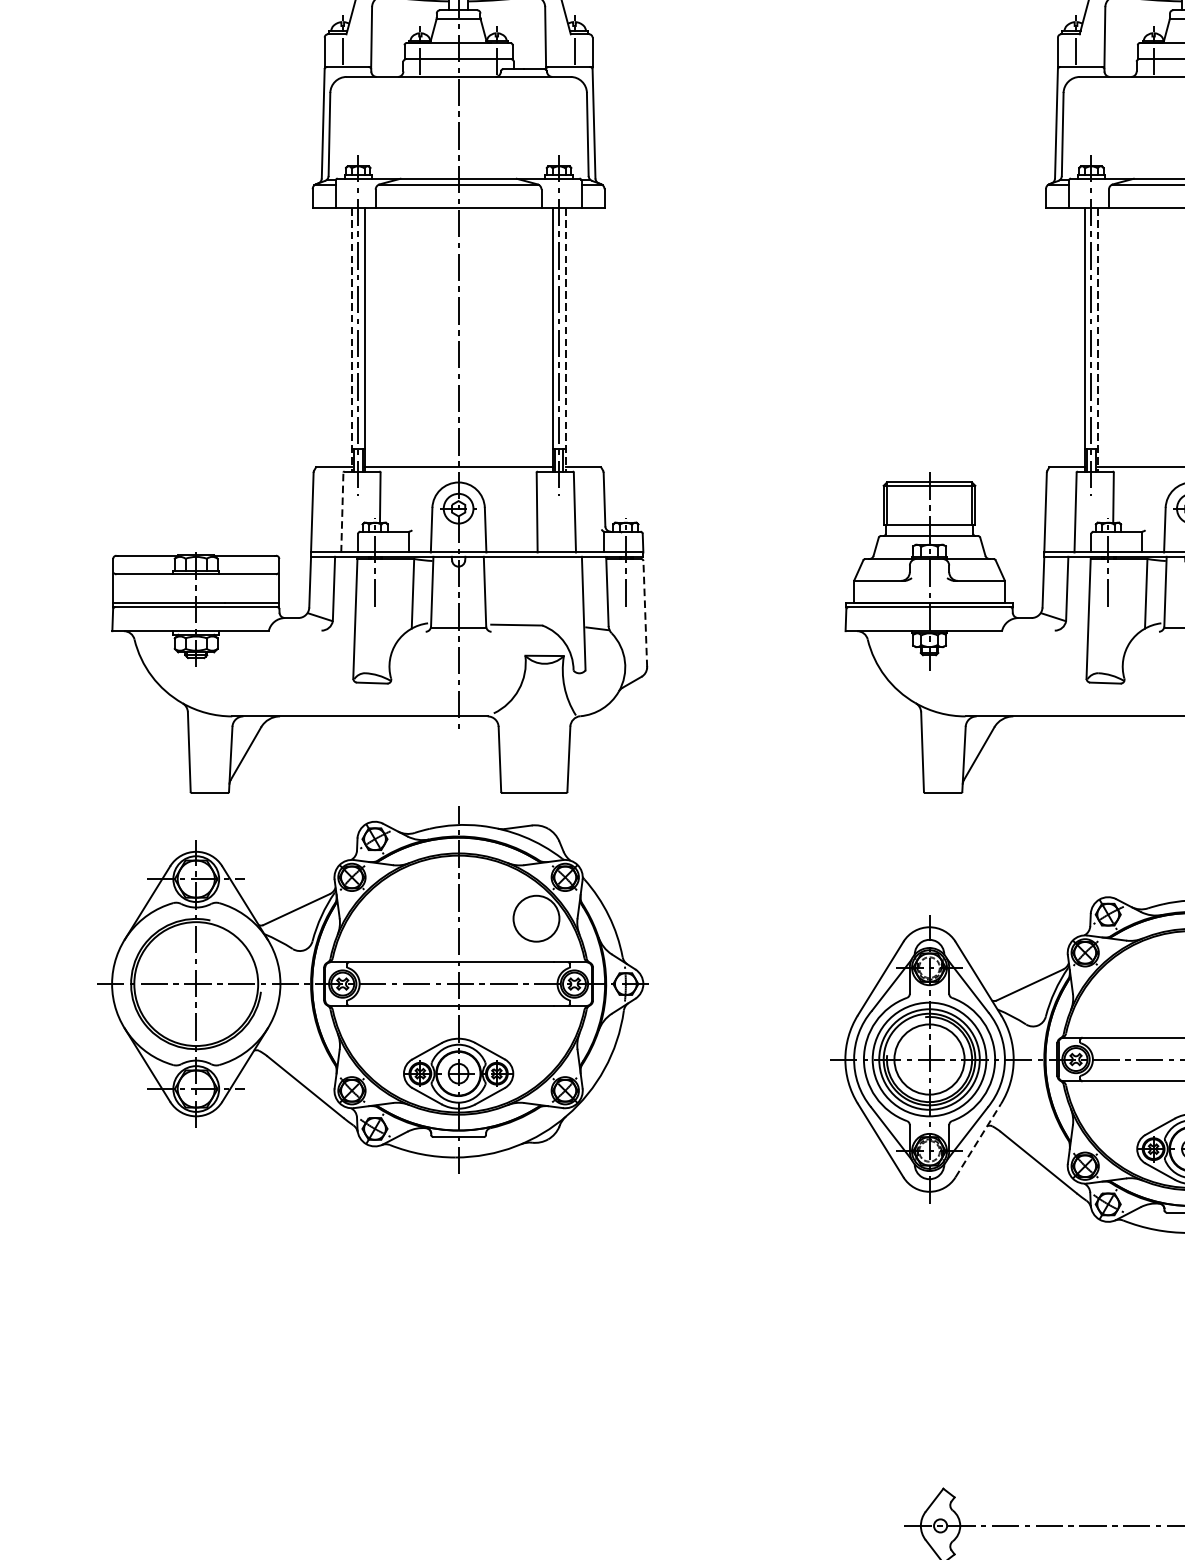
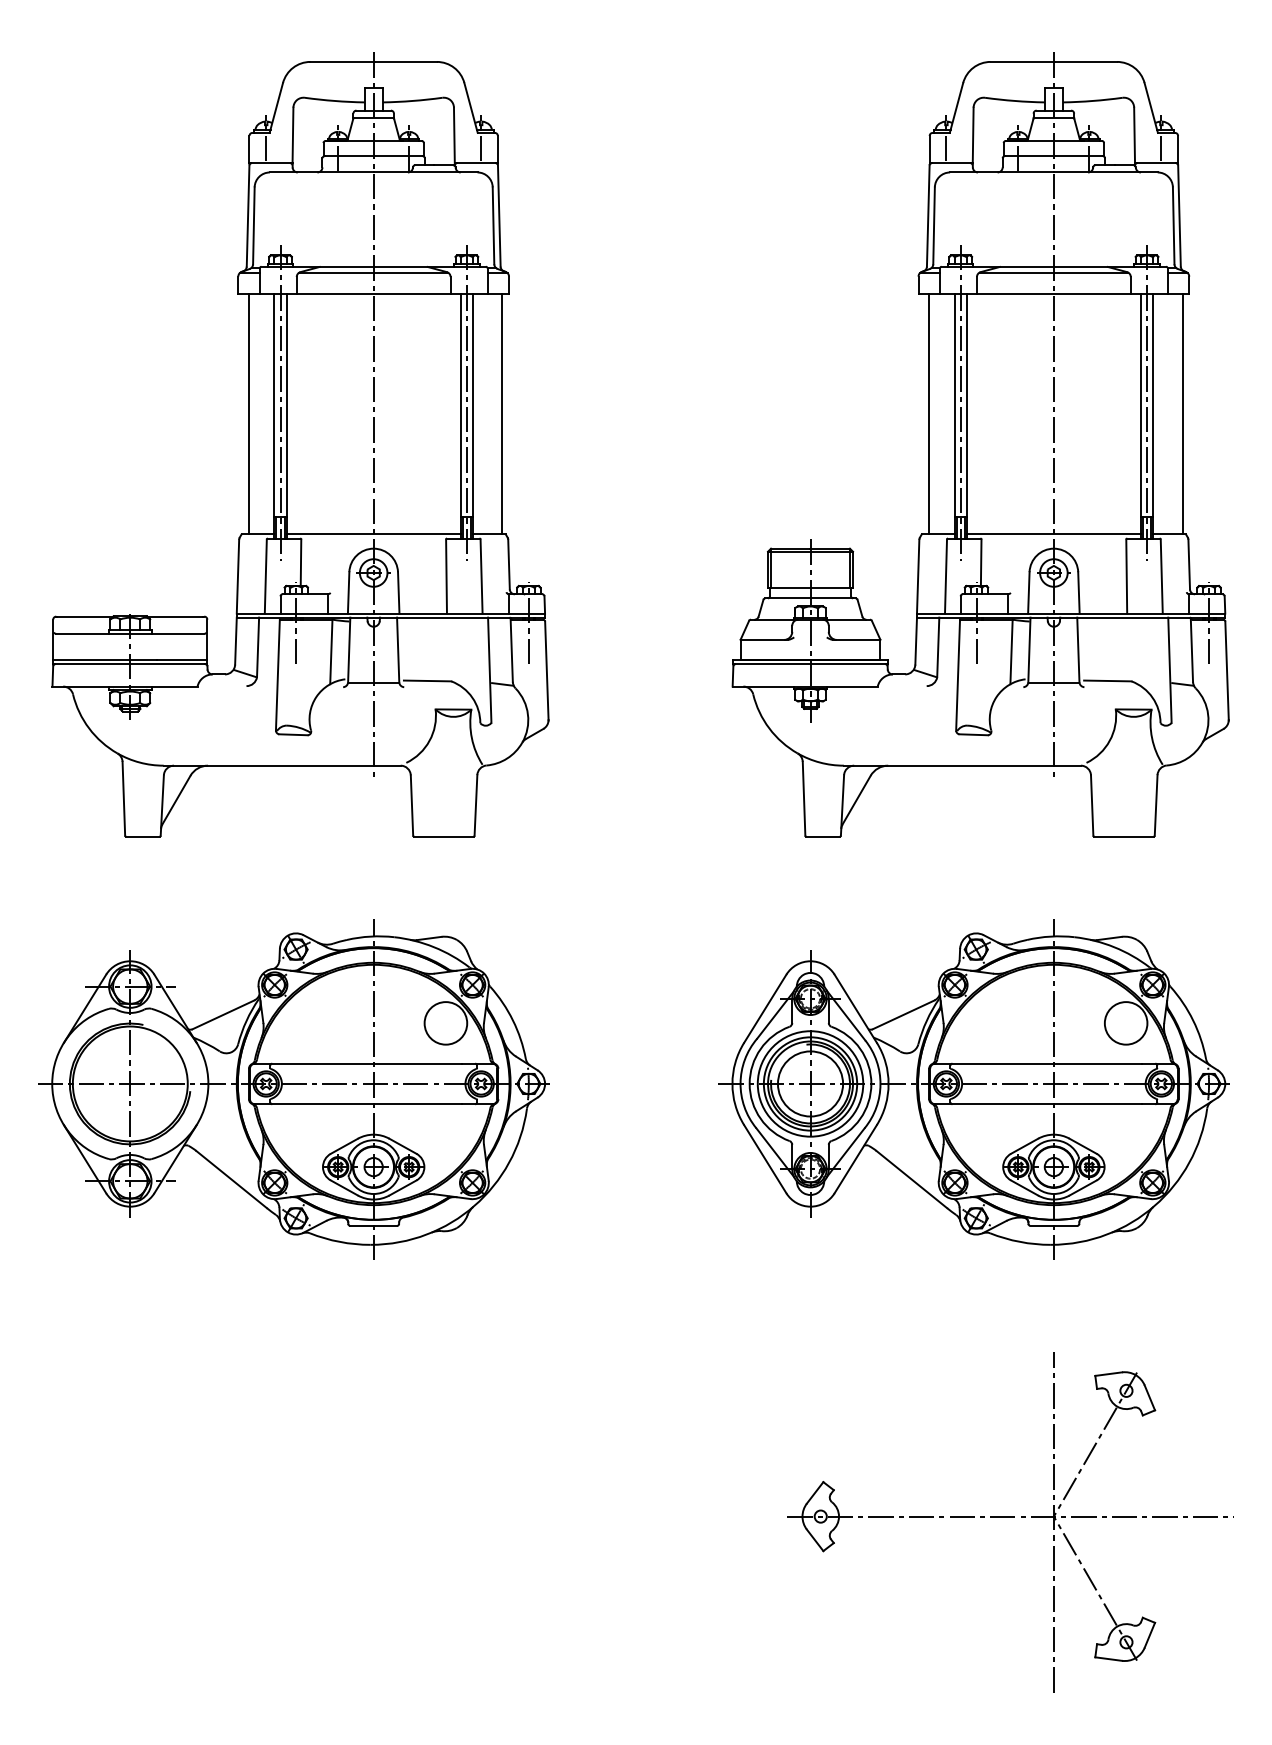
line: (323, 337) -> (248, 414), added
line: (597, 337) -> (502, 414), added
line: (1057, 337) -> (929, 414), added
line: (351, 340) -> (274, 416), dashed -> solid
line: (565, 340) -> (472, 416), dashed -> solid
line: (1097, 340) -> (966, 416), dashed -> solid
line: (341, 512) -> (265, 576), dashed -> solid
line: (644, 613) -> (546, 670), dashed -> solid
part: (372, 990) -> (293, 1089), moved
line: (979, 1139) -> (856, 1158), dashed -> solid

